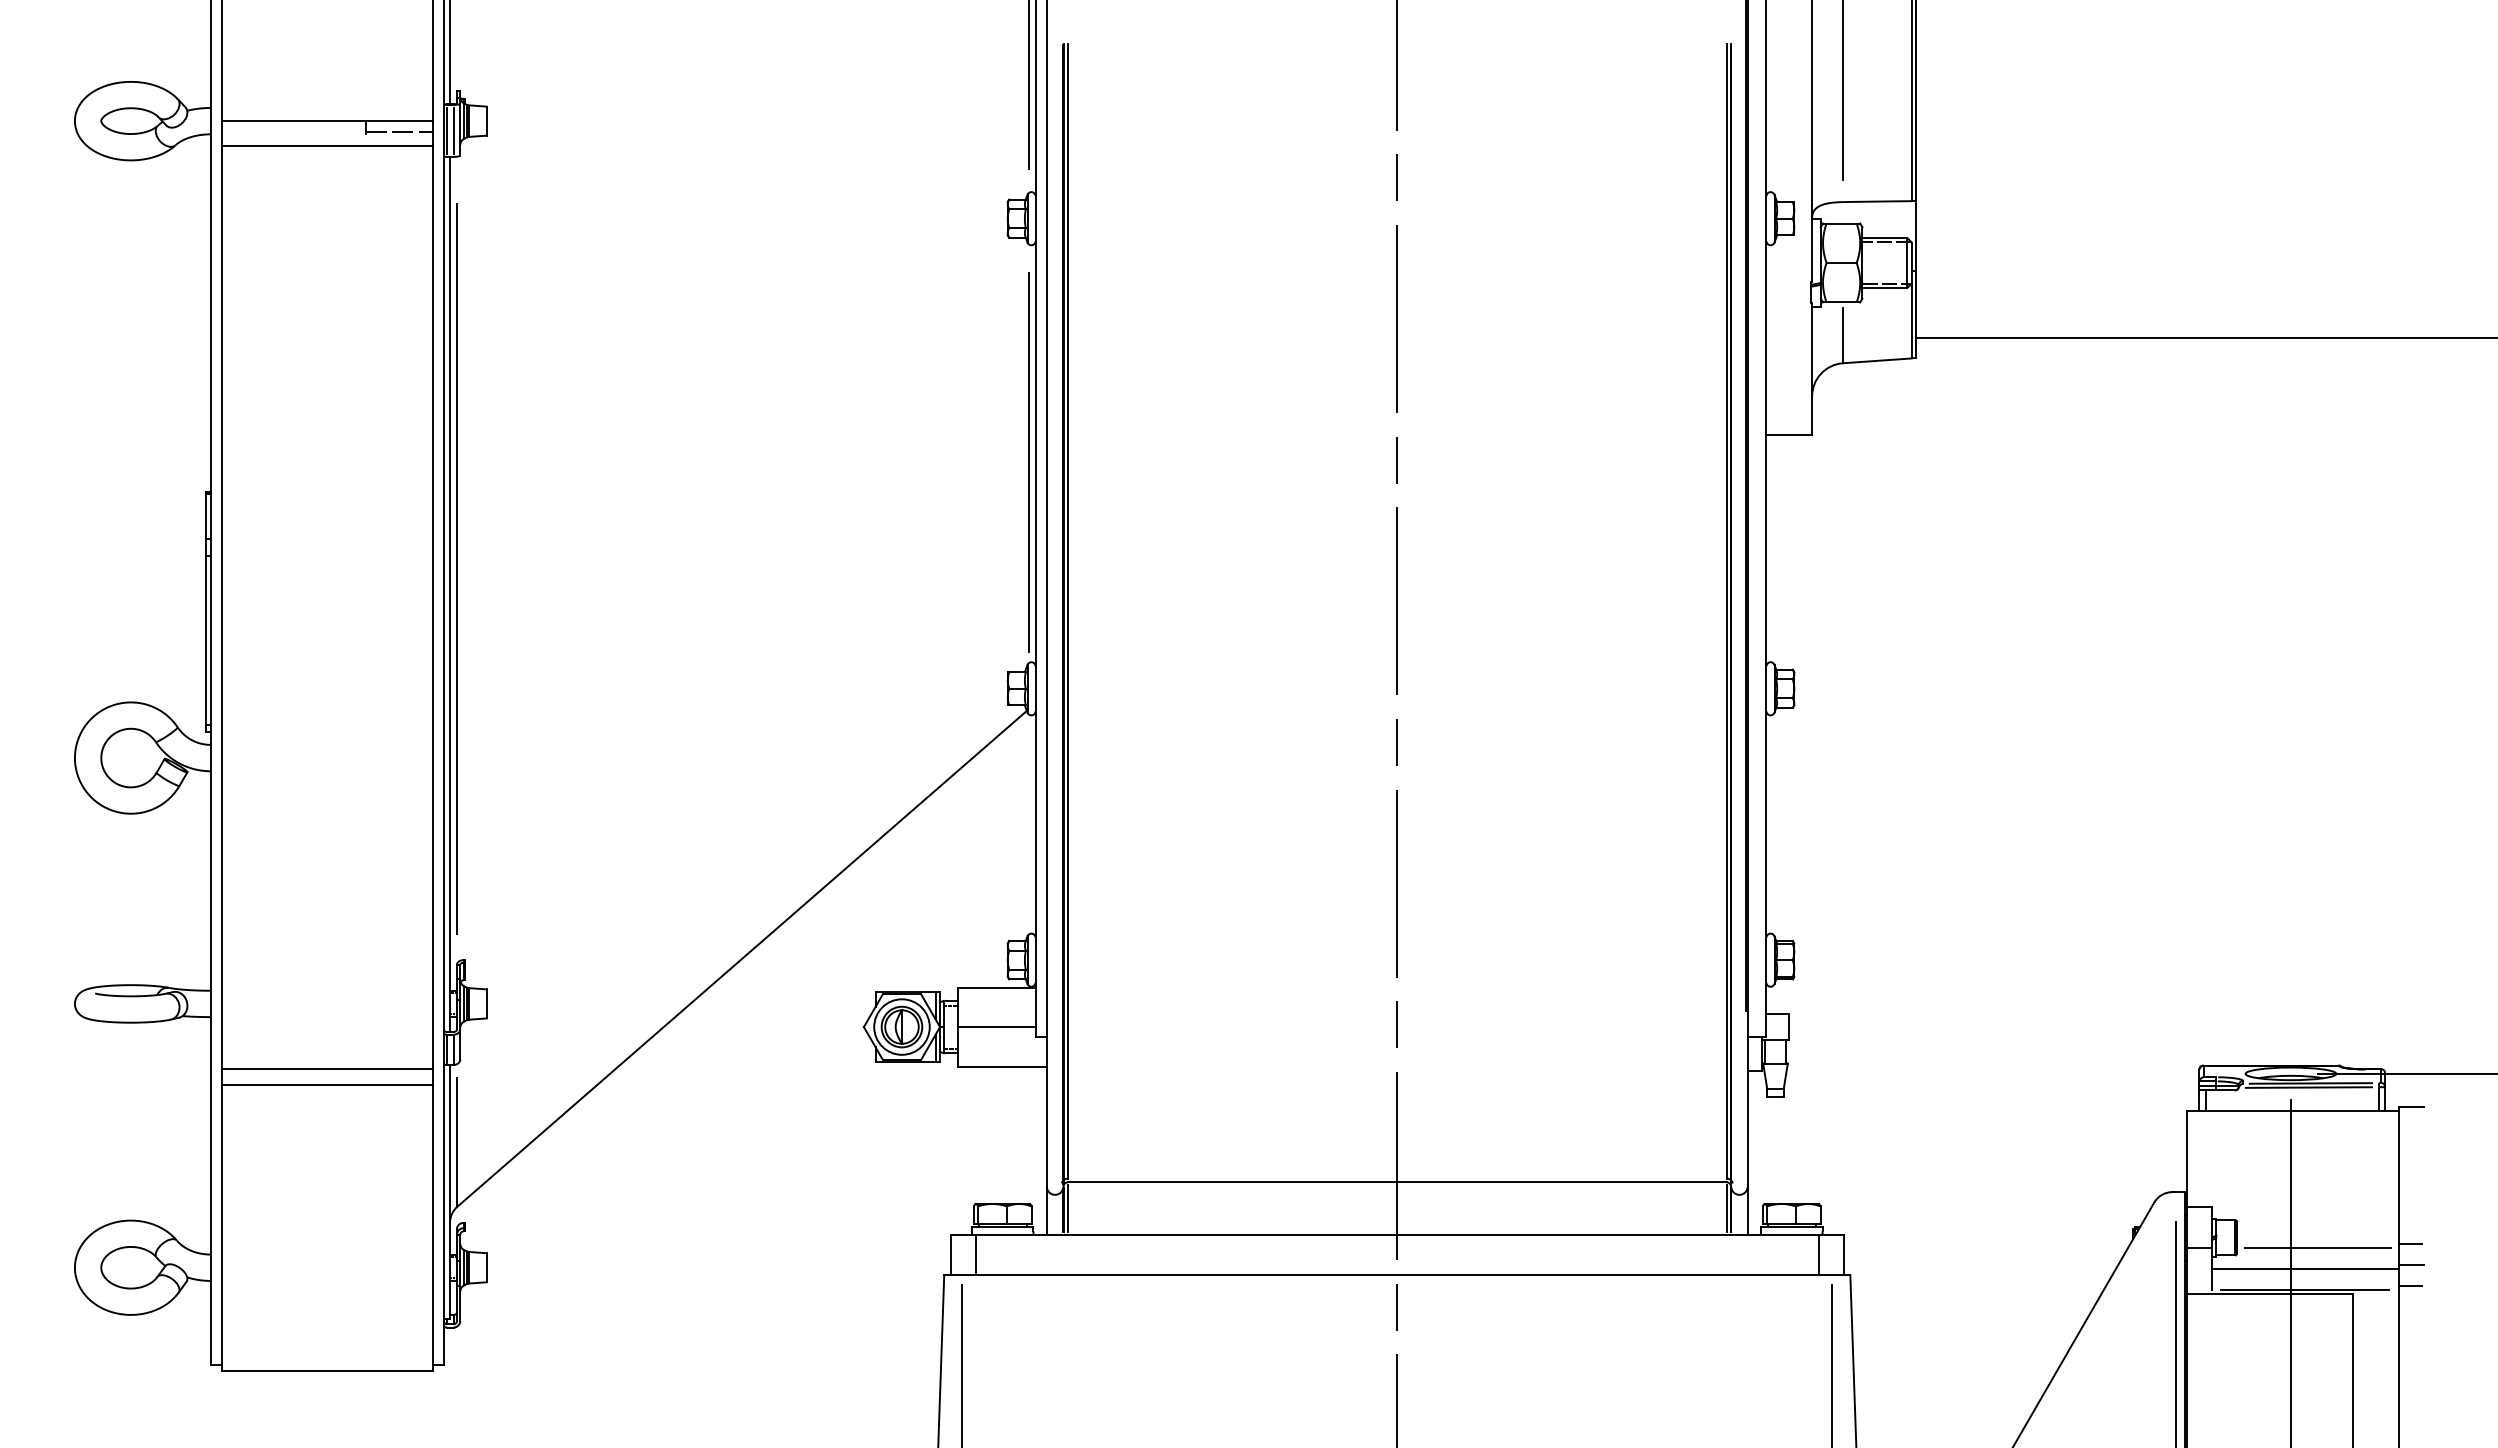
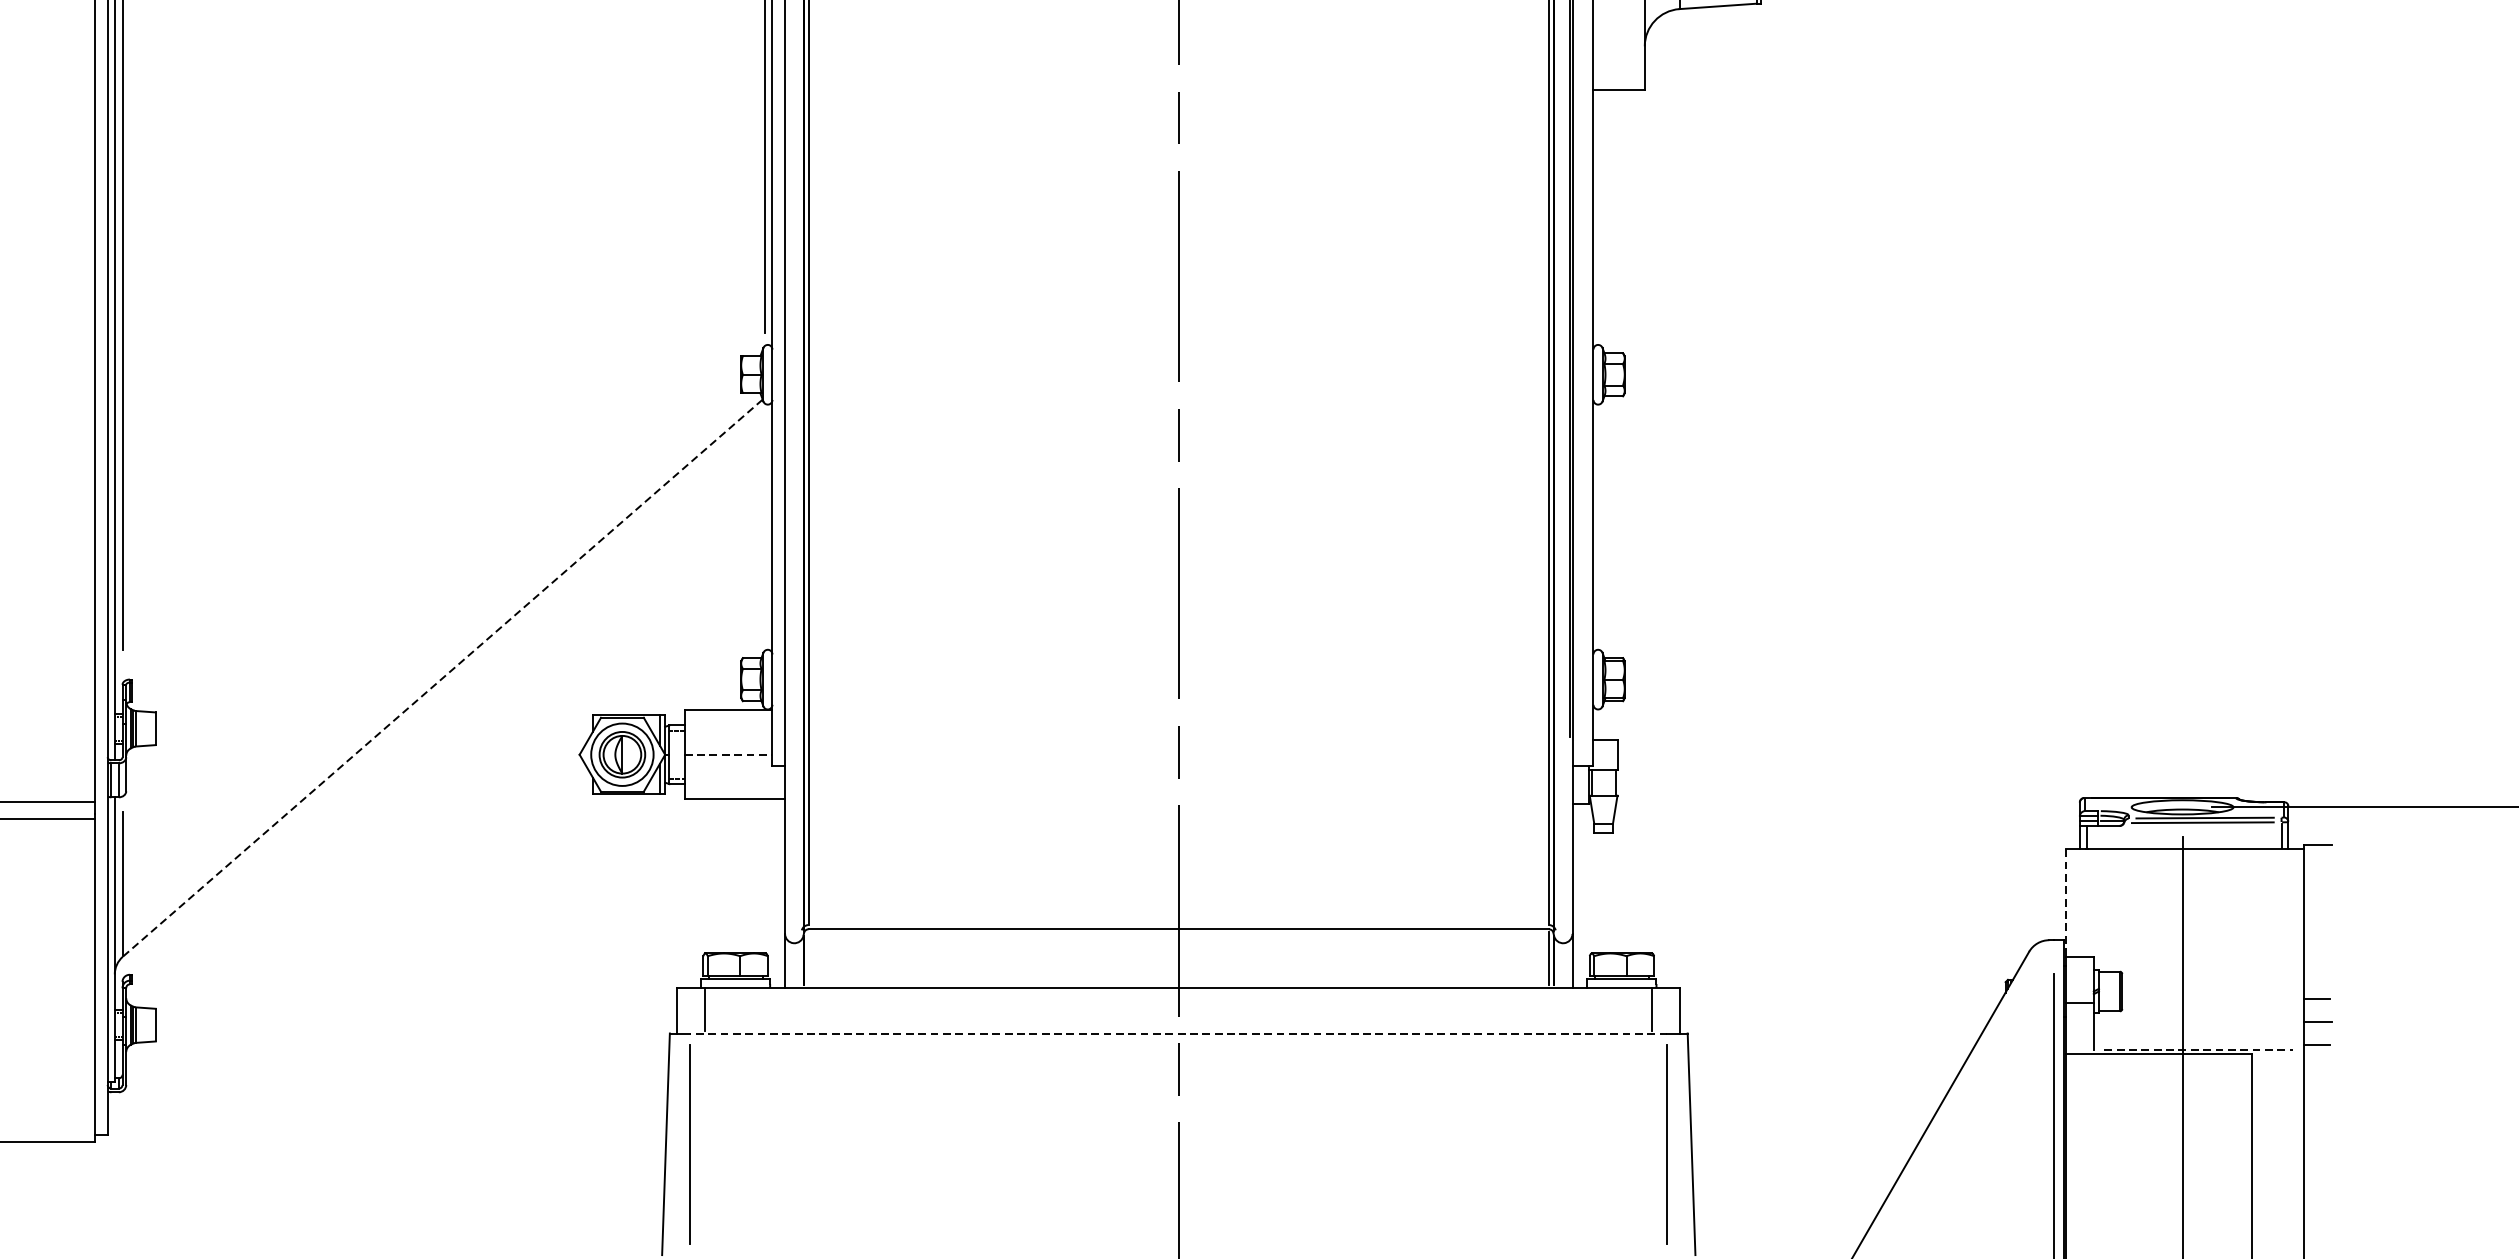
line: (742, 958) -> (443, 677), solid -> dashed
line: (997, 1027) -> (729, 755), solid -> dashed
line: (2186, 1158) -> (2065, 902), solid -> dashed
line: (1067, 1208) -> (808, 958), removed
line: (2317, 1248) -> (2212, 1003), removed
line: (2304, 1268) -> (2197, 1025), removed
line: (1396, 1275) -> (1177, 1033), solid -> dashed
line: (2305, 1289) -> (2198, 1049), solid -> dashed

